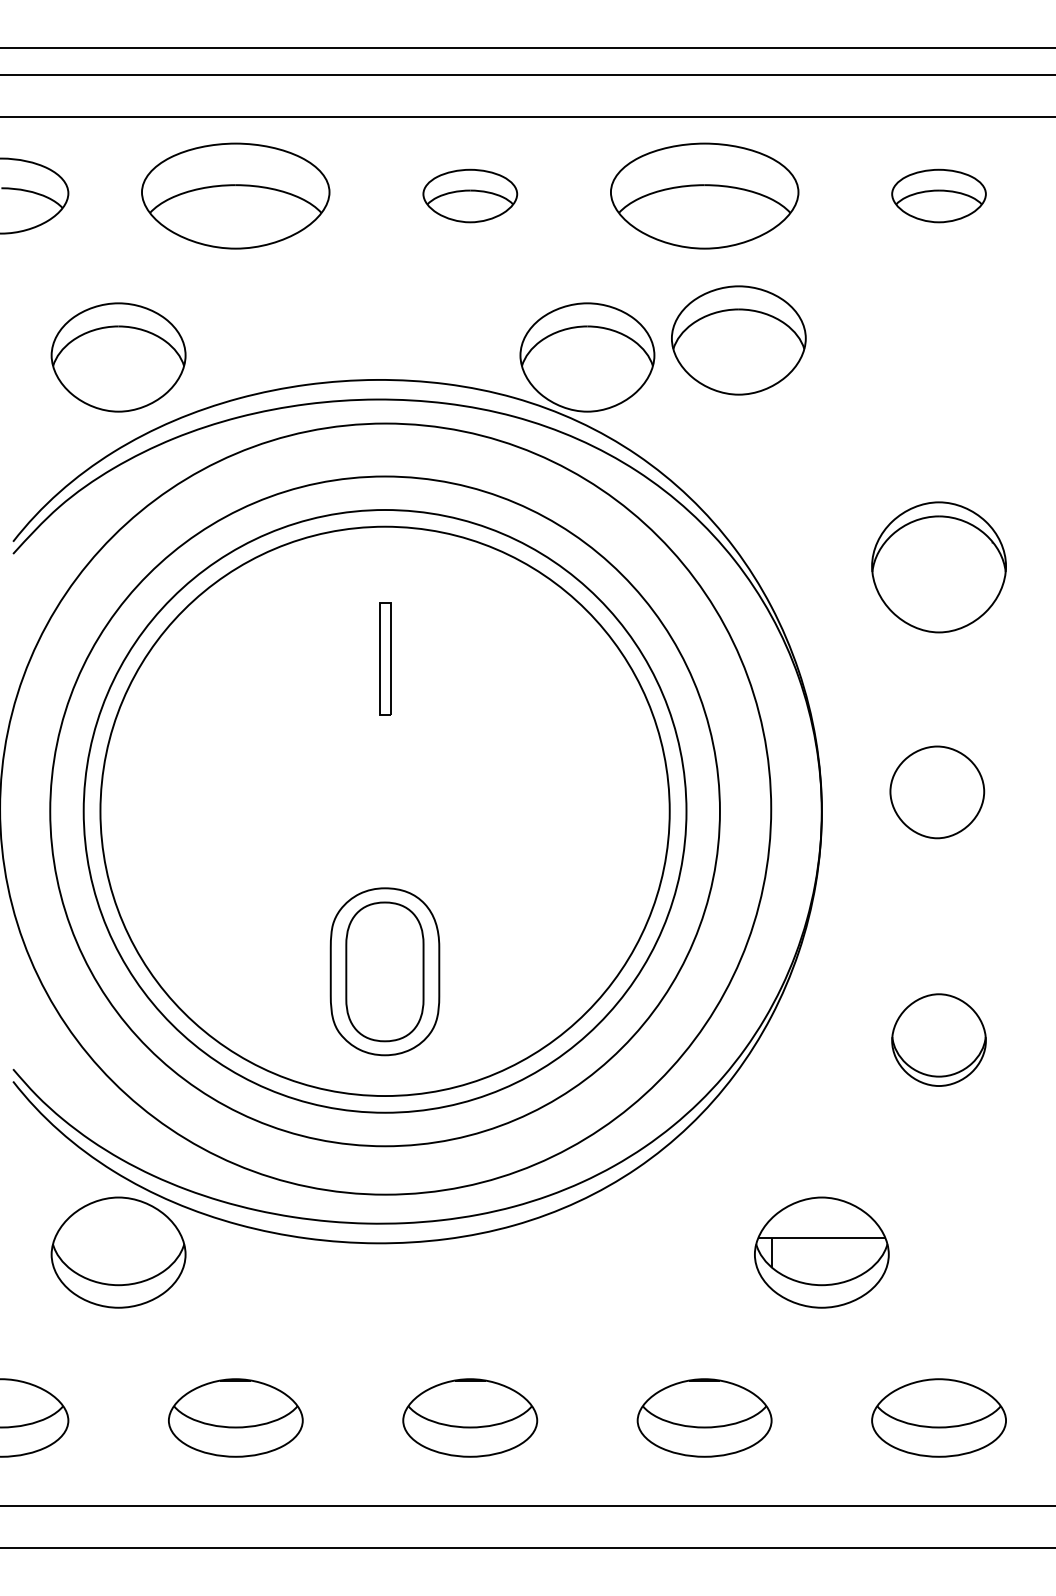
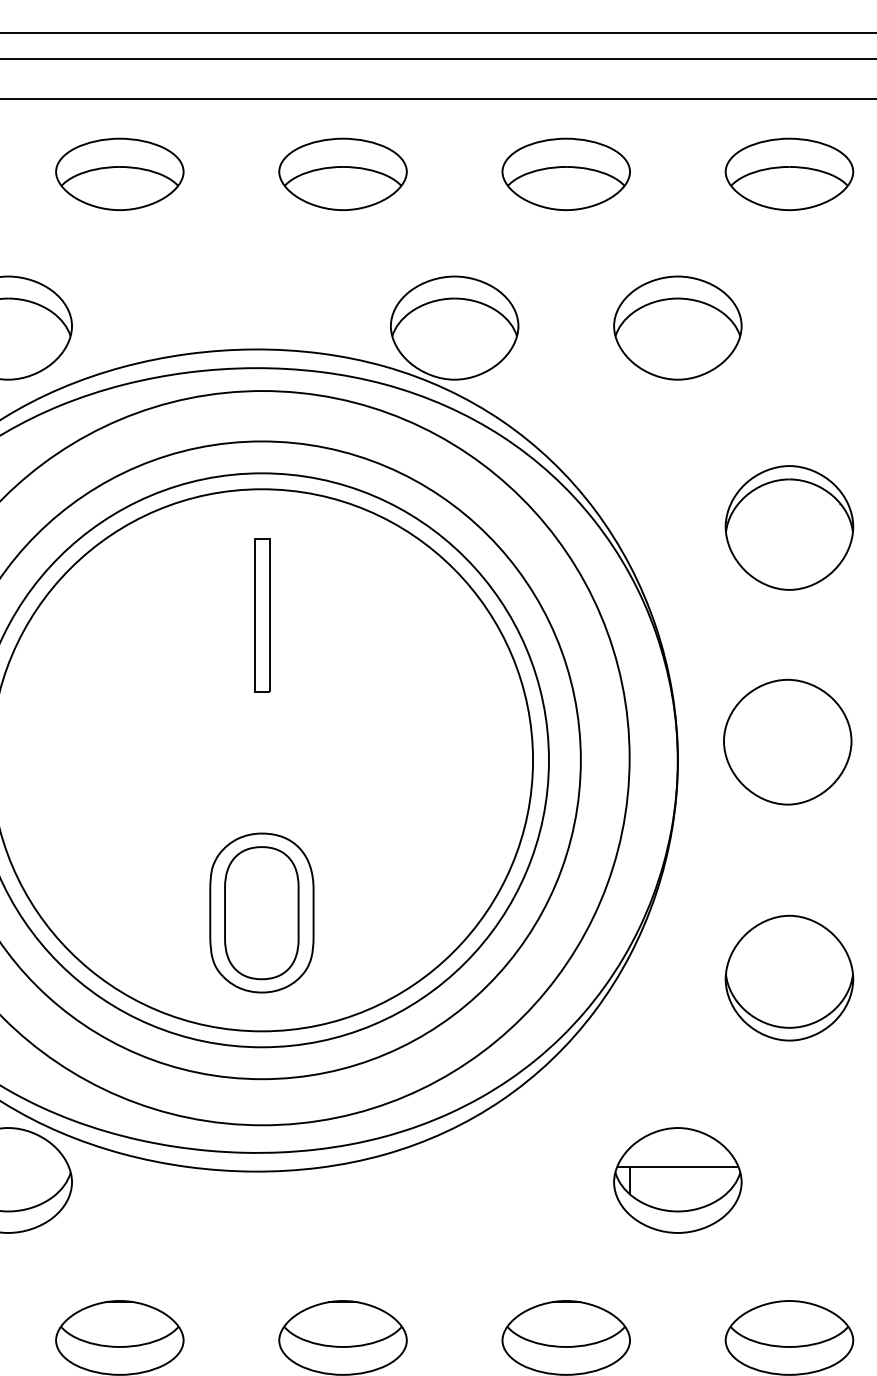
part: (235, 195) -> (119, 173), size x0.71
part: (470, 195) -> (343, 173), size x1.43
part: (704, 195) -> (566, 173), size x0.71
part: (938, 195) -> (788, 173), size x1.43
part: (738, 340) -> (677, 328), moved
part: (385, 659) -> (262, 615), size x1.43
part: (937, 792) -> (787, 742), size x1.43
part: (938, 1039) -> (788, 977), size x1.43

